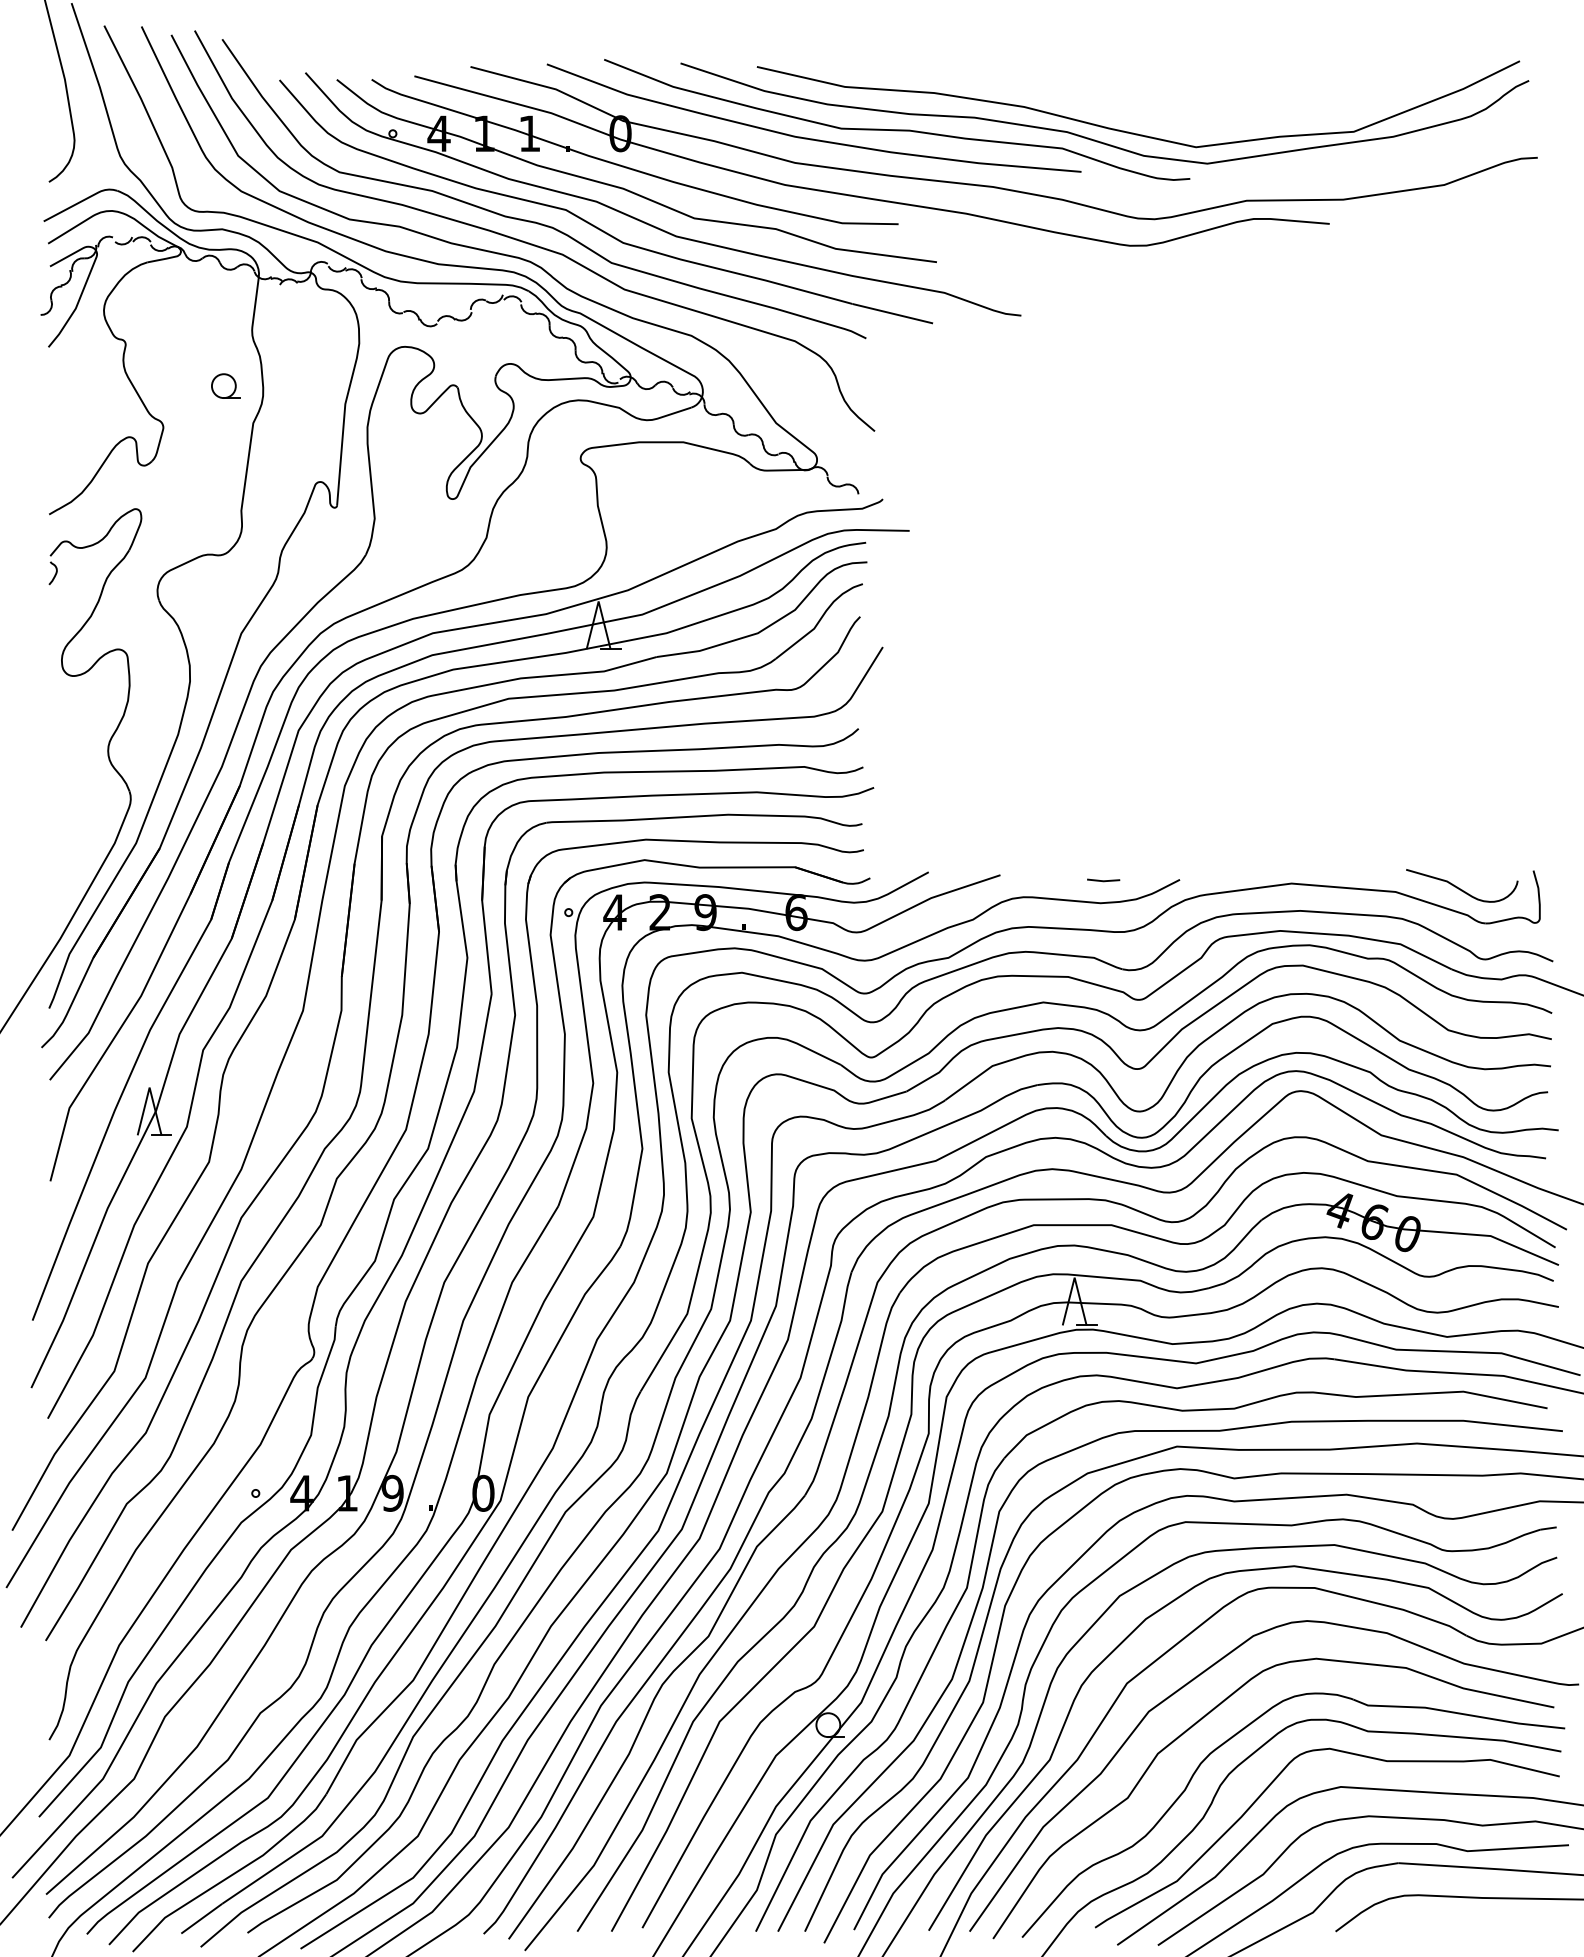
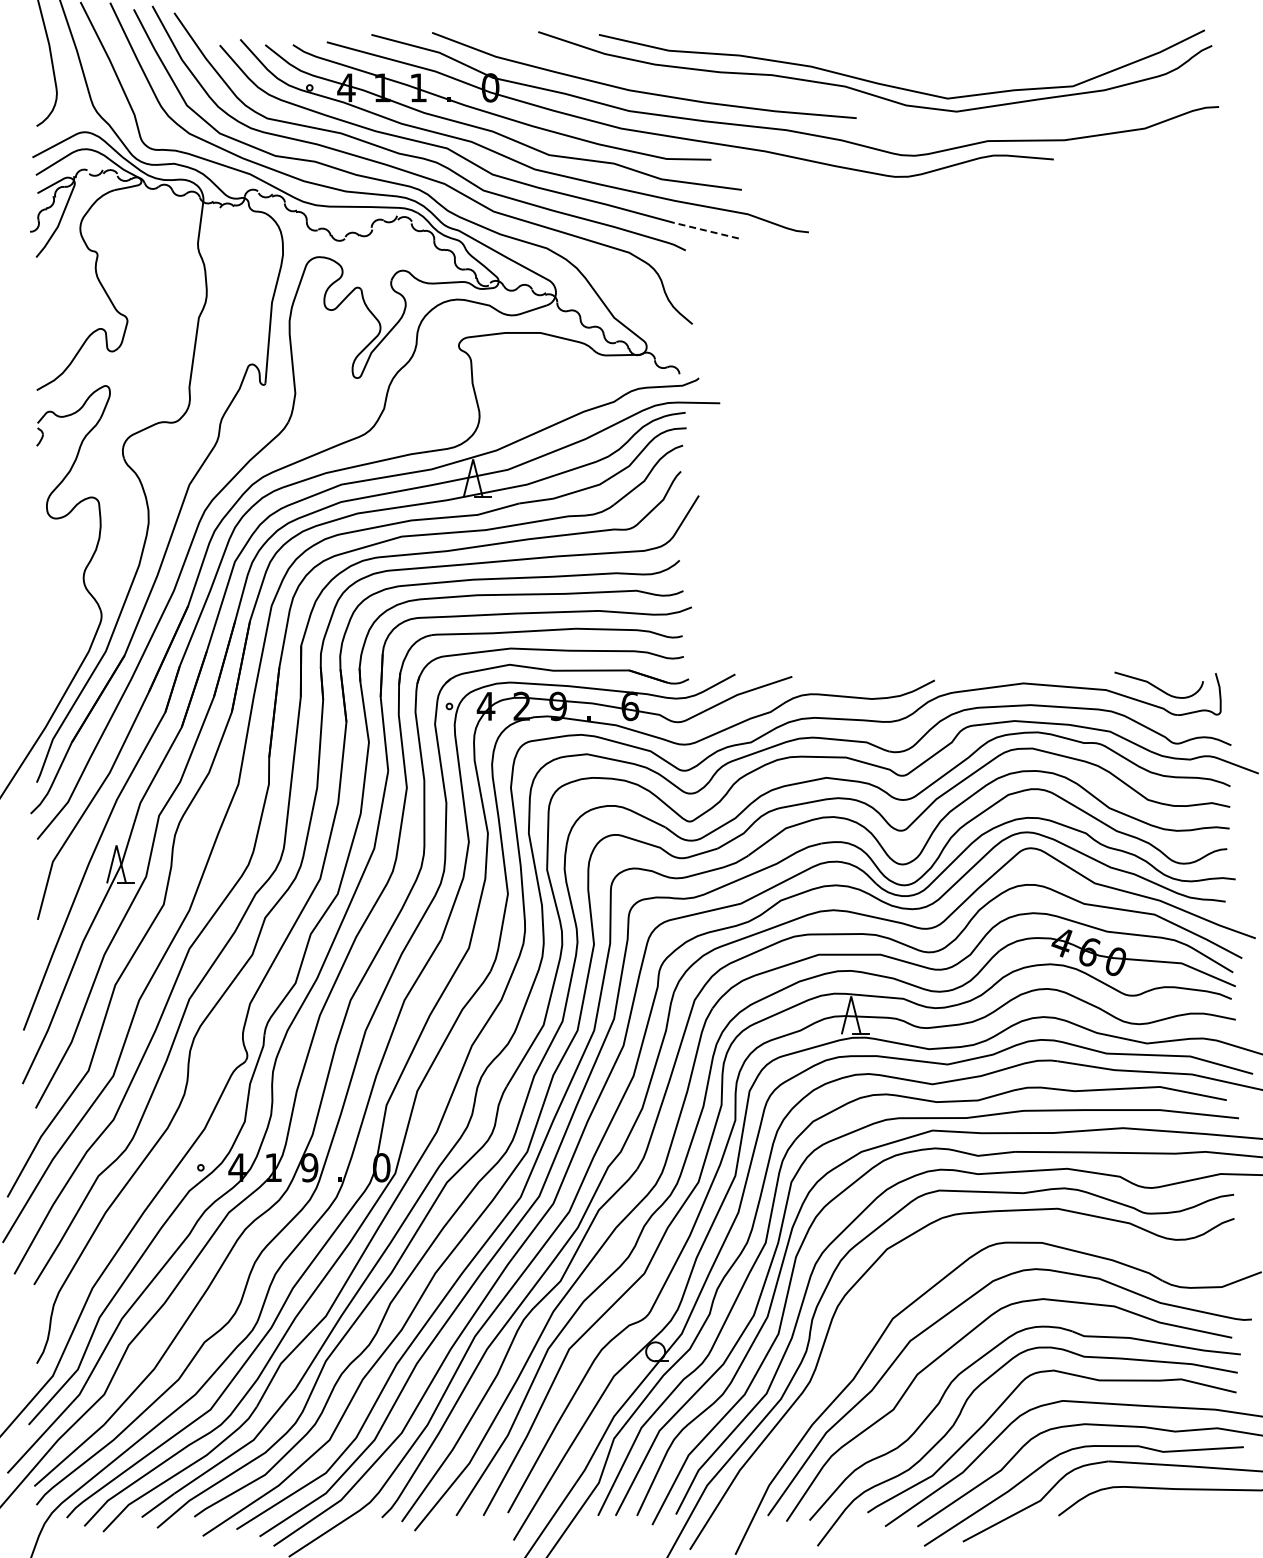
curve: (896, 129) -> (709, 84), removed
line: (892, 313) -> (706, 230), solid -> dashed
part: (225, 386) -> (176, 288), removed
line: (1103, 879) -> (874, 680), removed
curve: (1132, 1634) -> (897, 1279), removed

